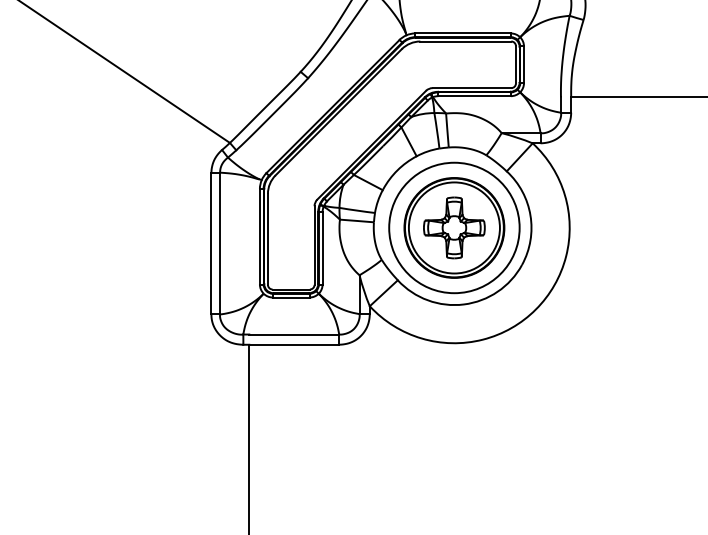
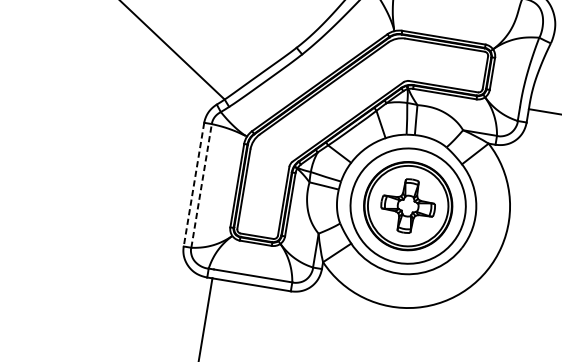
line: (211, 243) -> (194, 184), solid -> dashed
line: (220, 243) -> (201, 185), solid -> dashed

